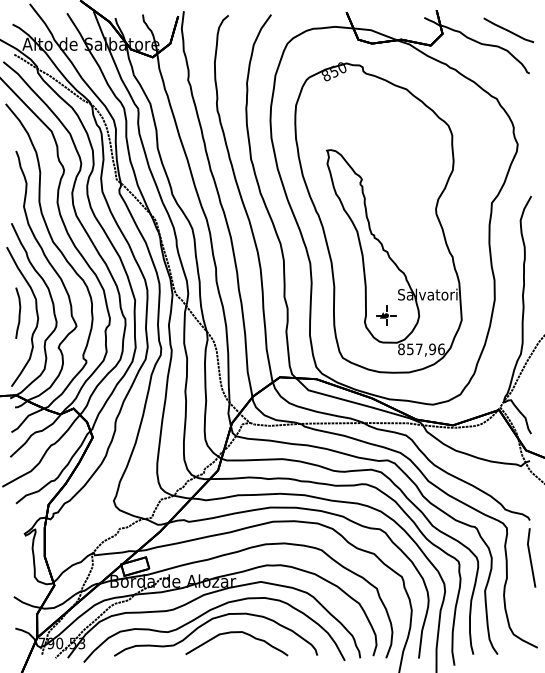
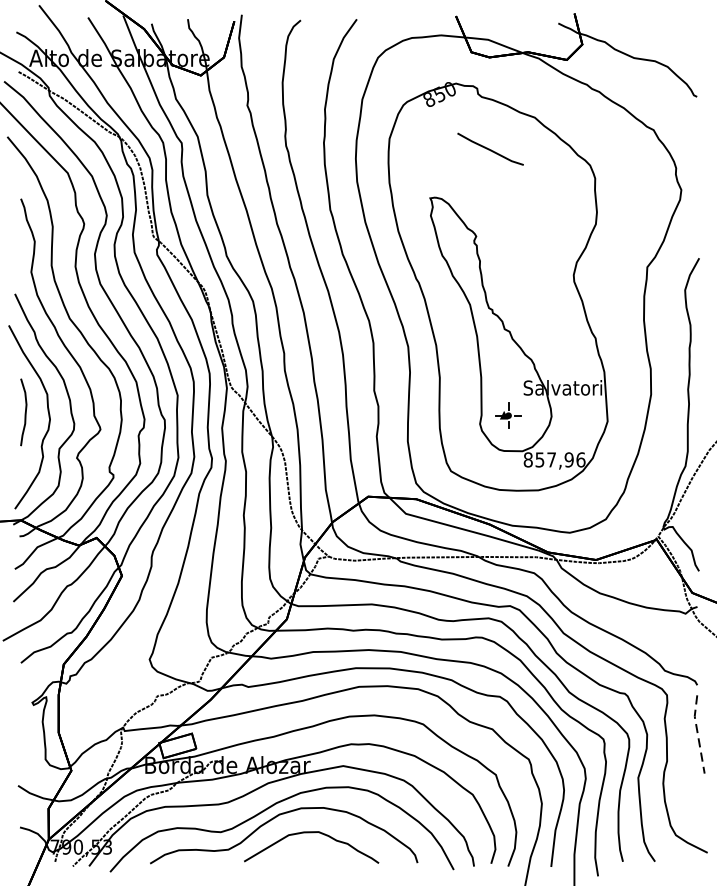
line: (508, 30) -> (490, 149), moved
line: (530, 557) -> (698, 733), solid -> dashed

